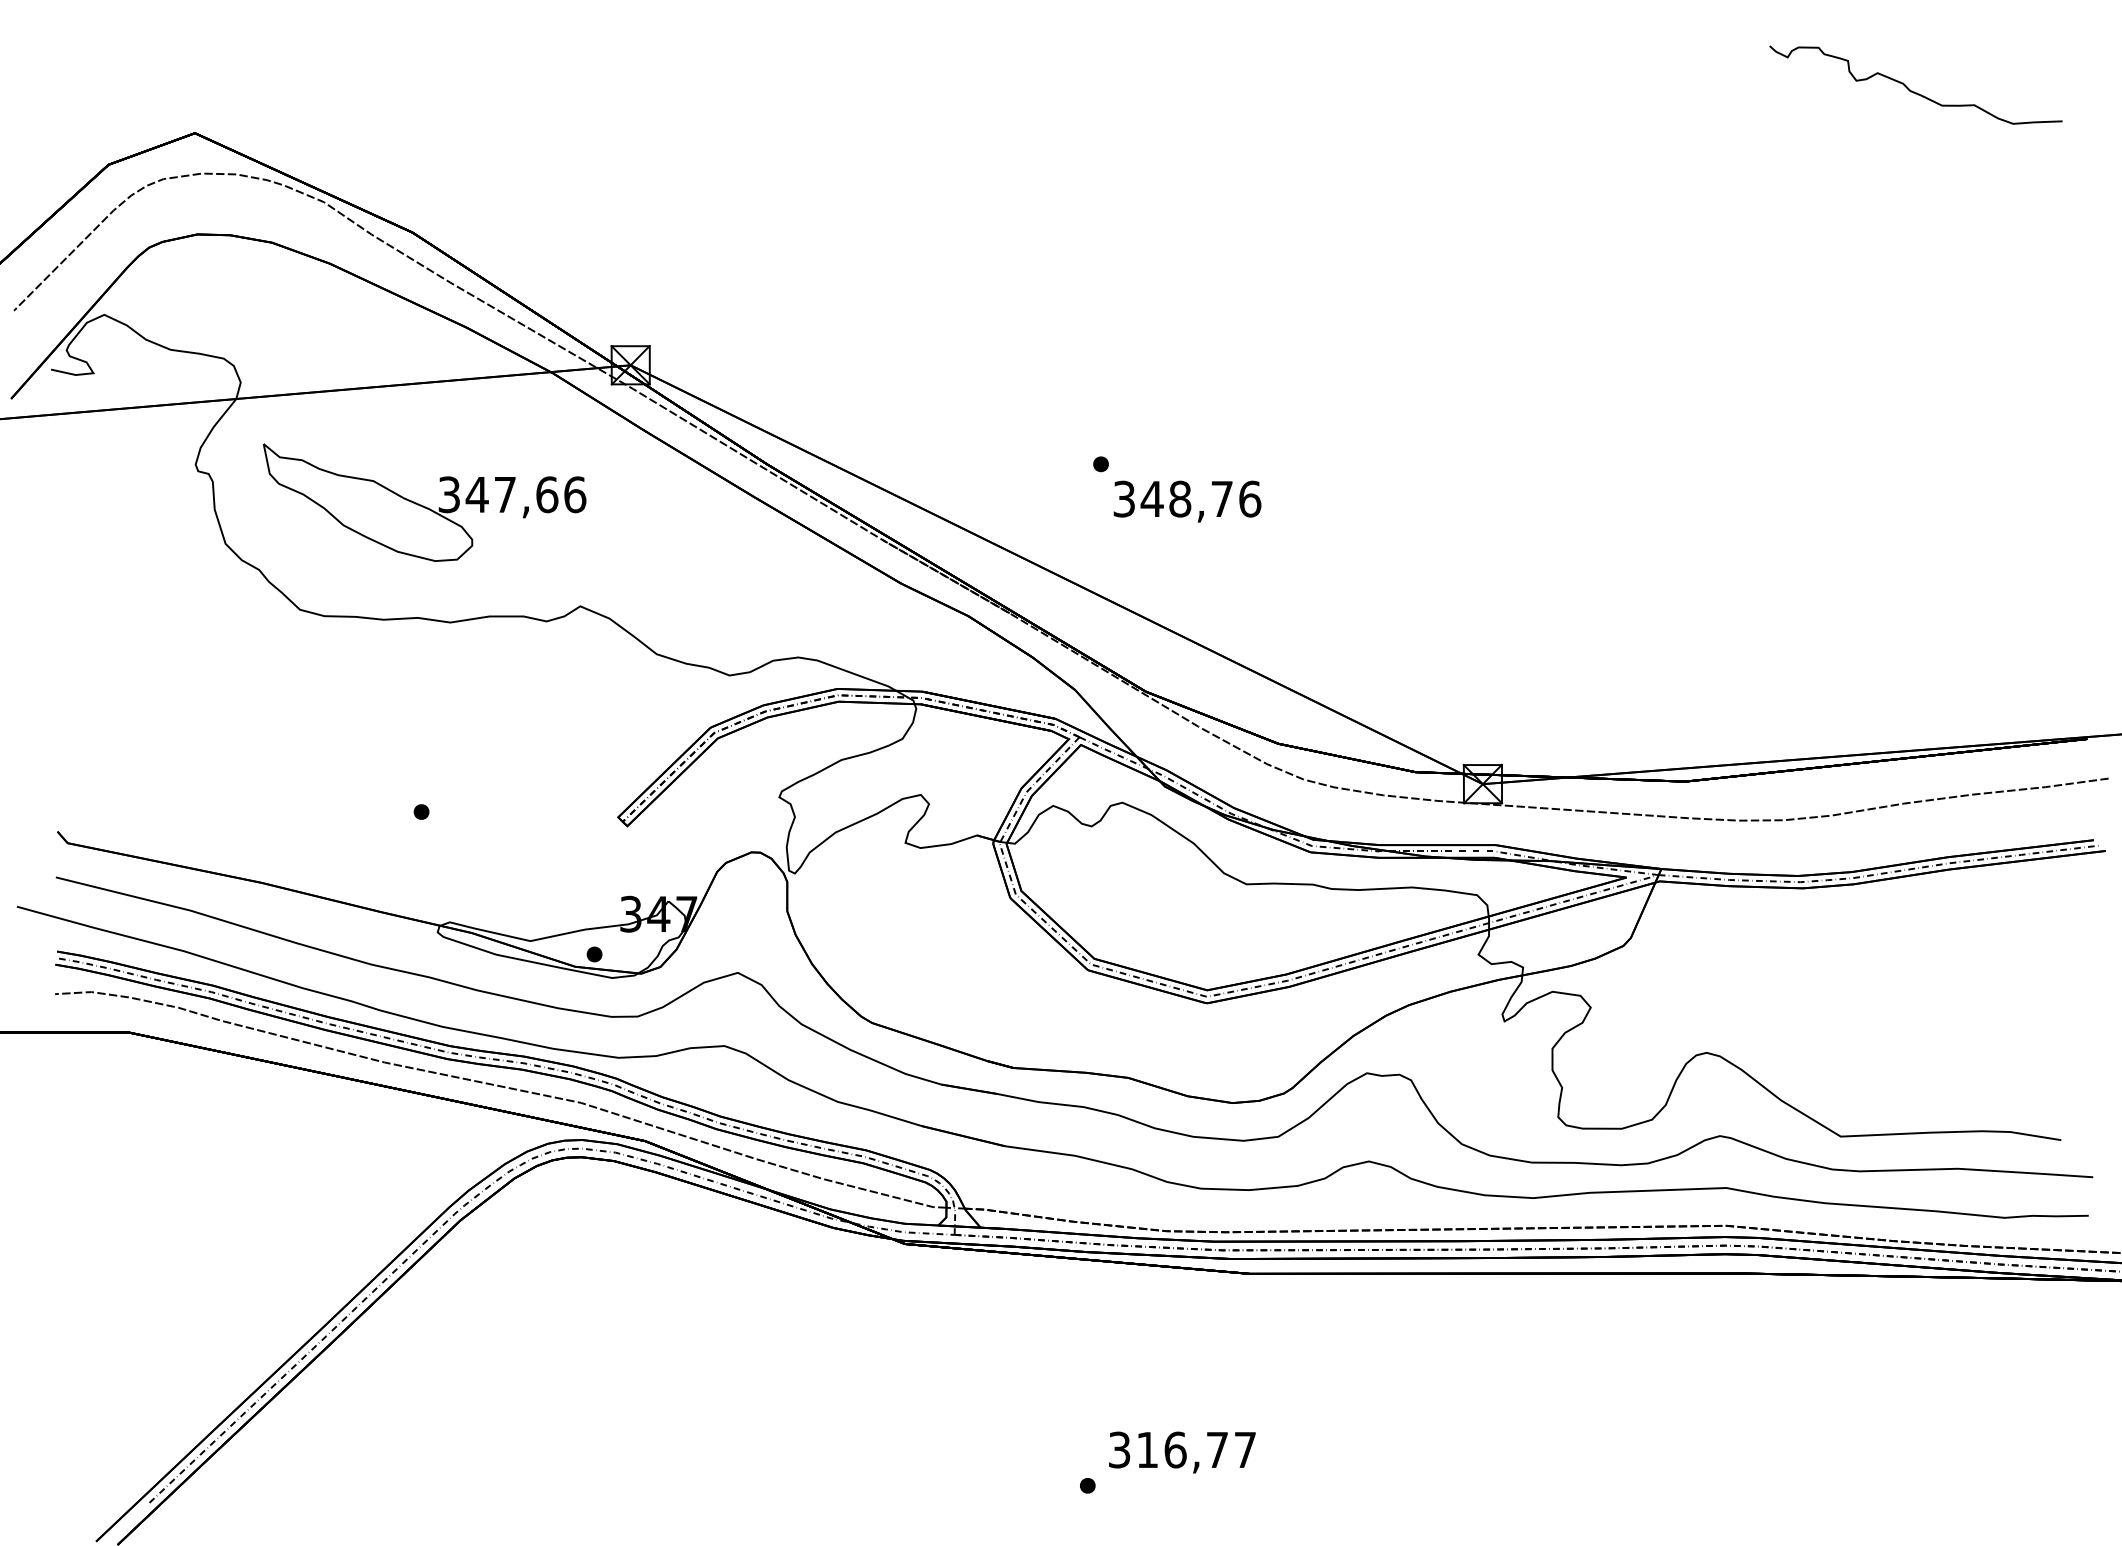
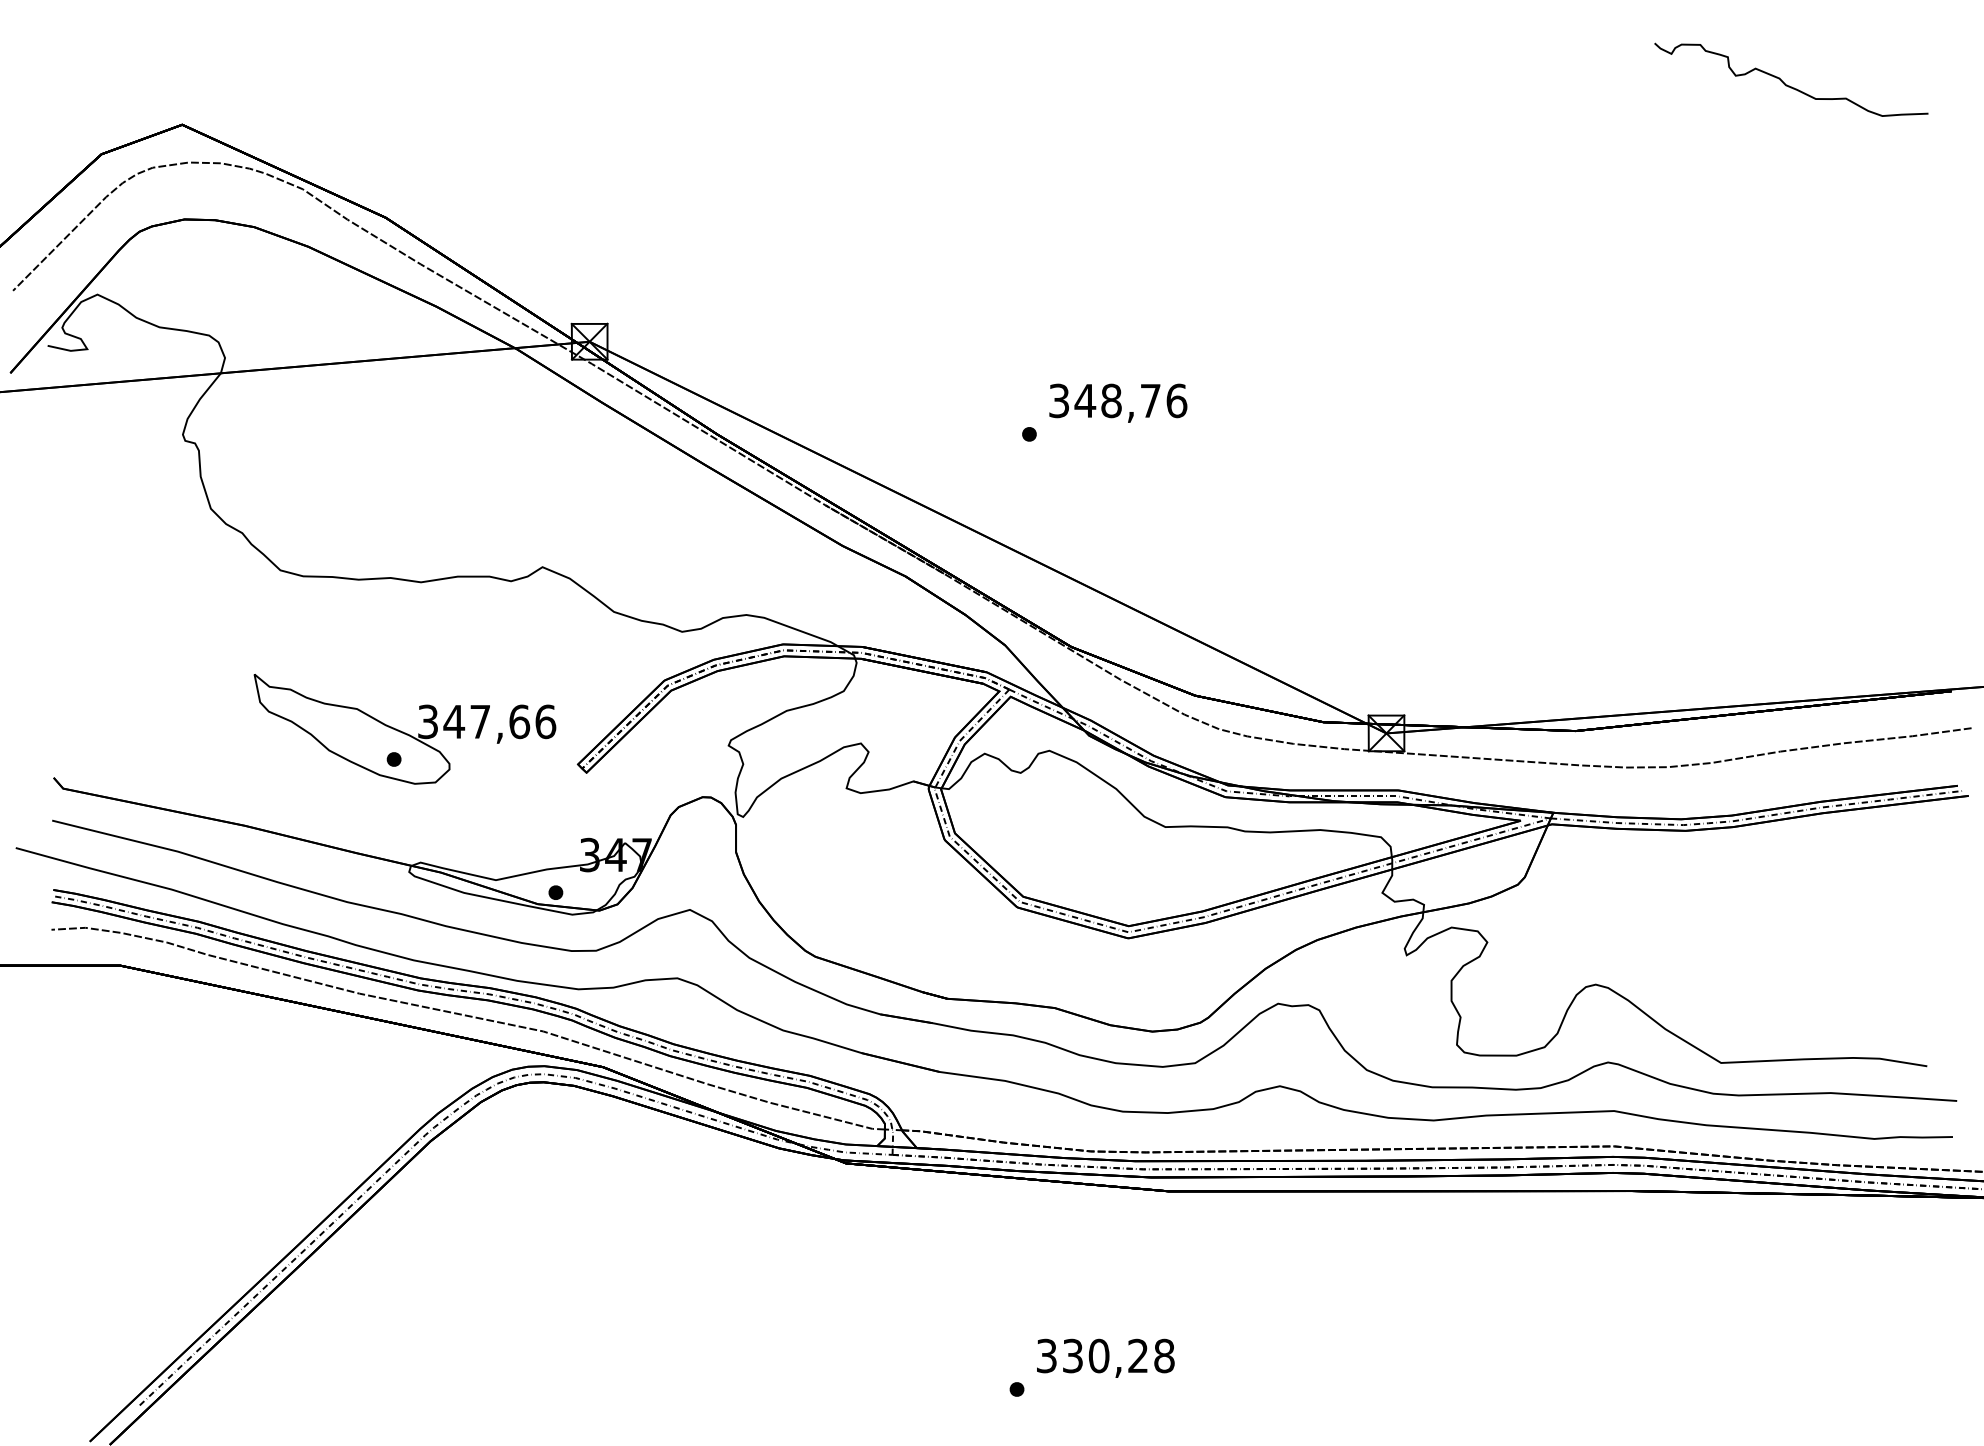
text: (1187, 500) -> (1118, 402), moved
part: (424, 502) -> (404, 729), moved
text: (1196, 1449) -> (1118, 1355), 316,77 -> 330,28

